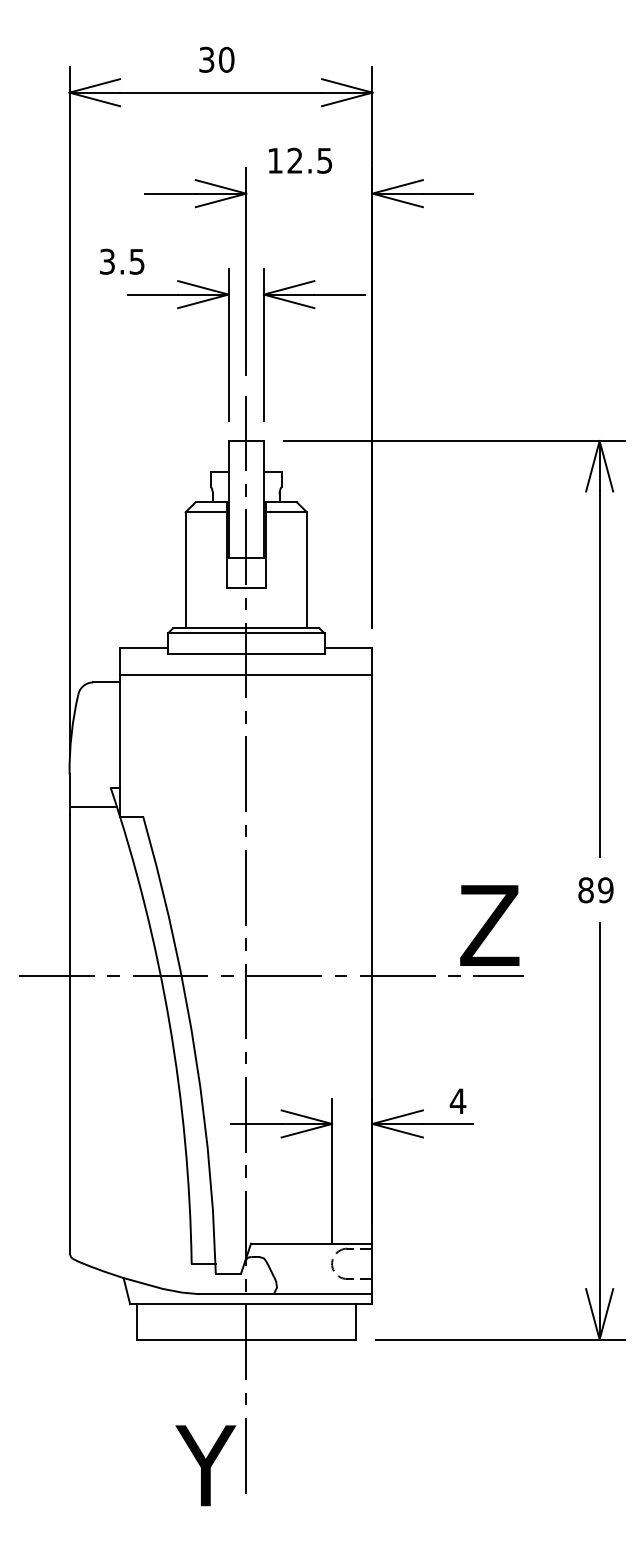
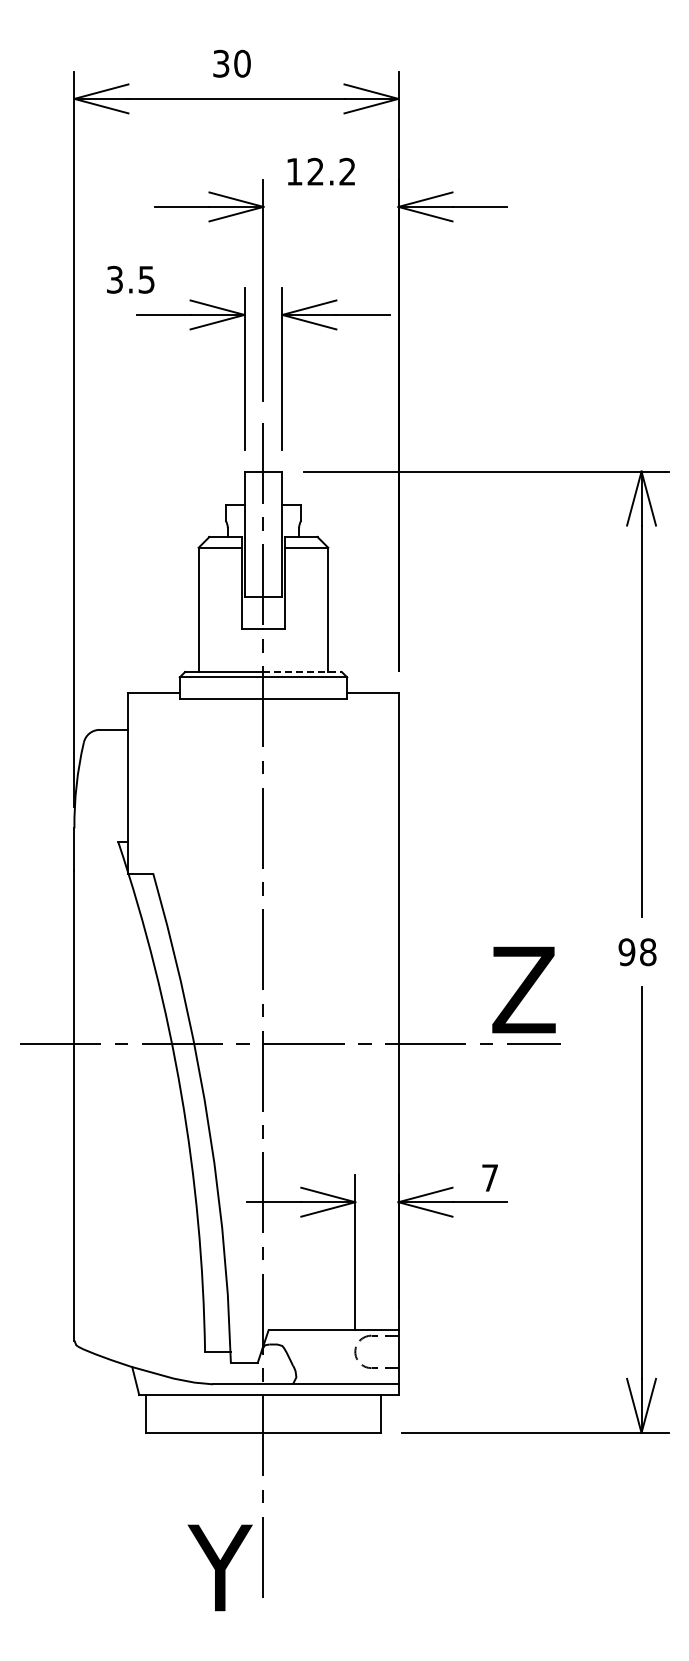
text: (324, 160) -> (347, 171), 12.5 -> 12.2
line: (283, 627) -> (303, 671), solid -> dashed
line: (246, 675) -> (263, 722), removed
line: (92, 806) -> (99, 862), removed
text: (595, 890) -> (637, 952), 89 -> 98
text: (457, 1100) -> (489, 1177), 4 -> 7

